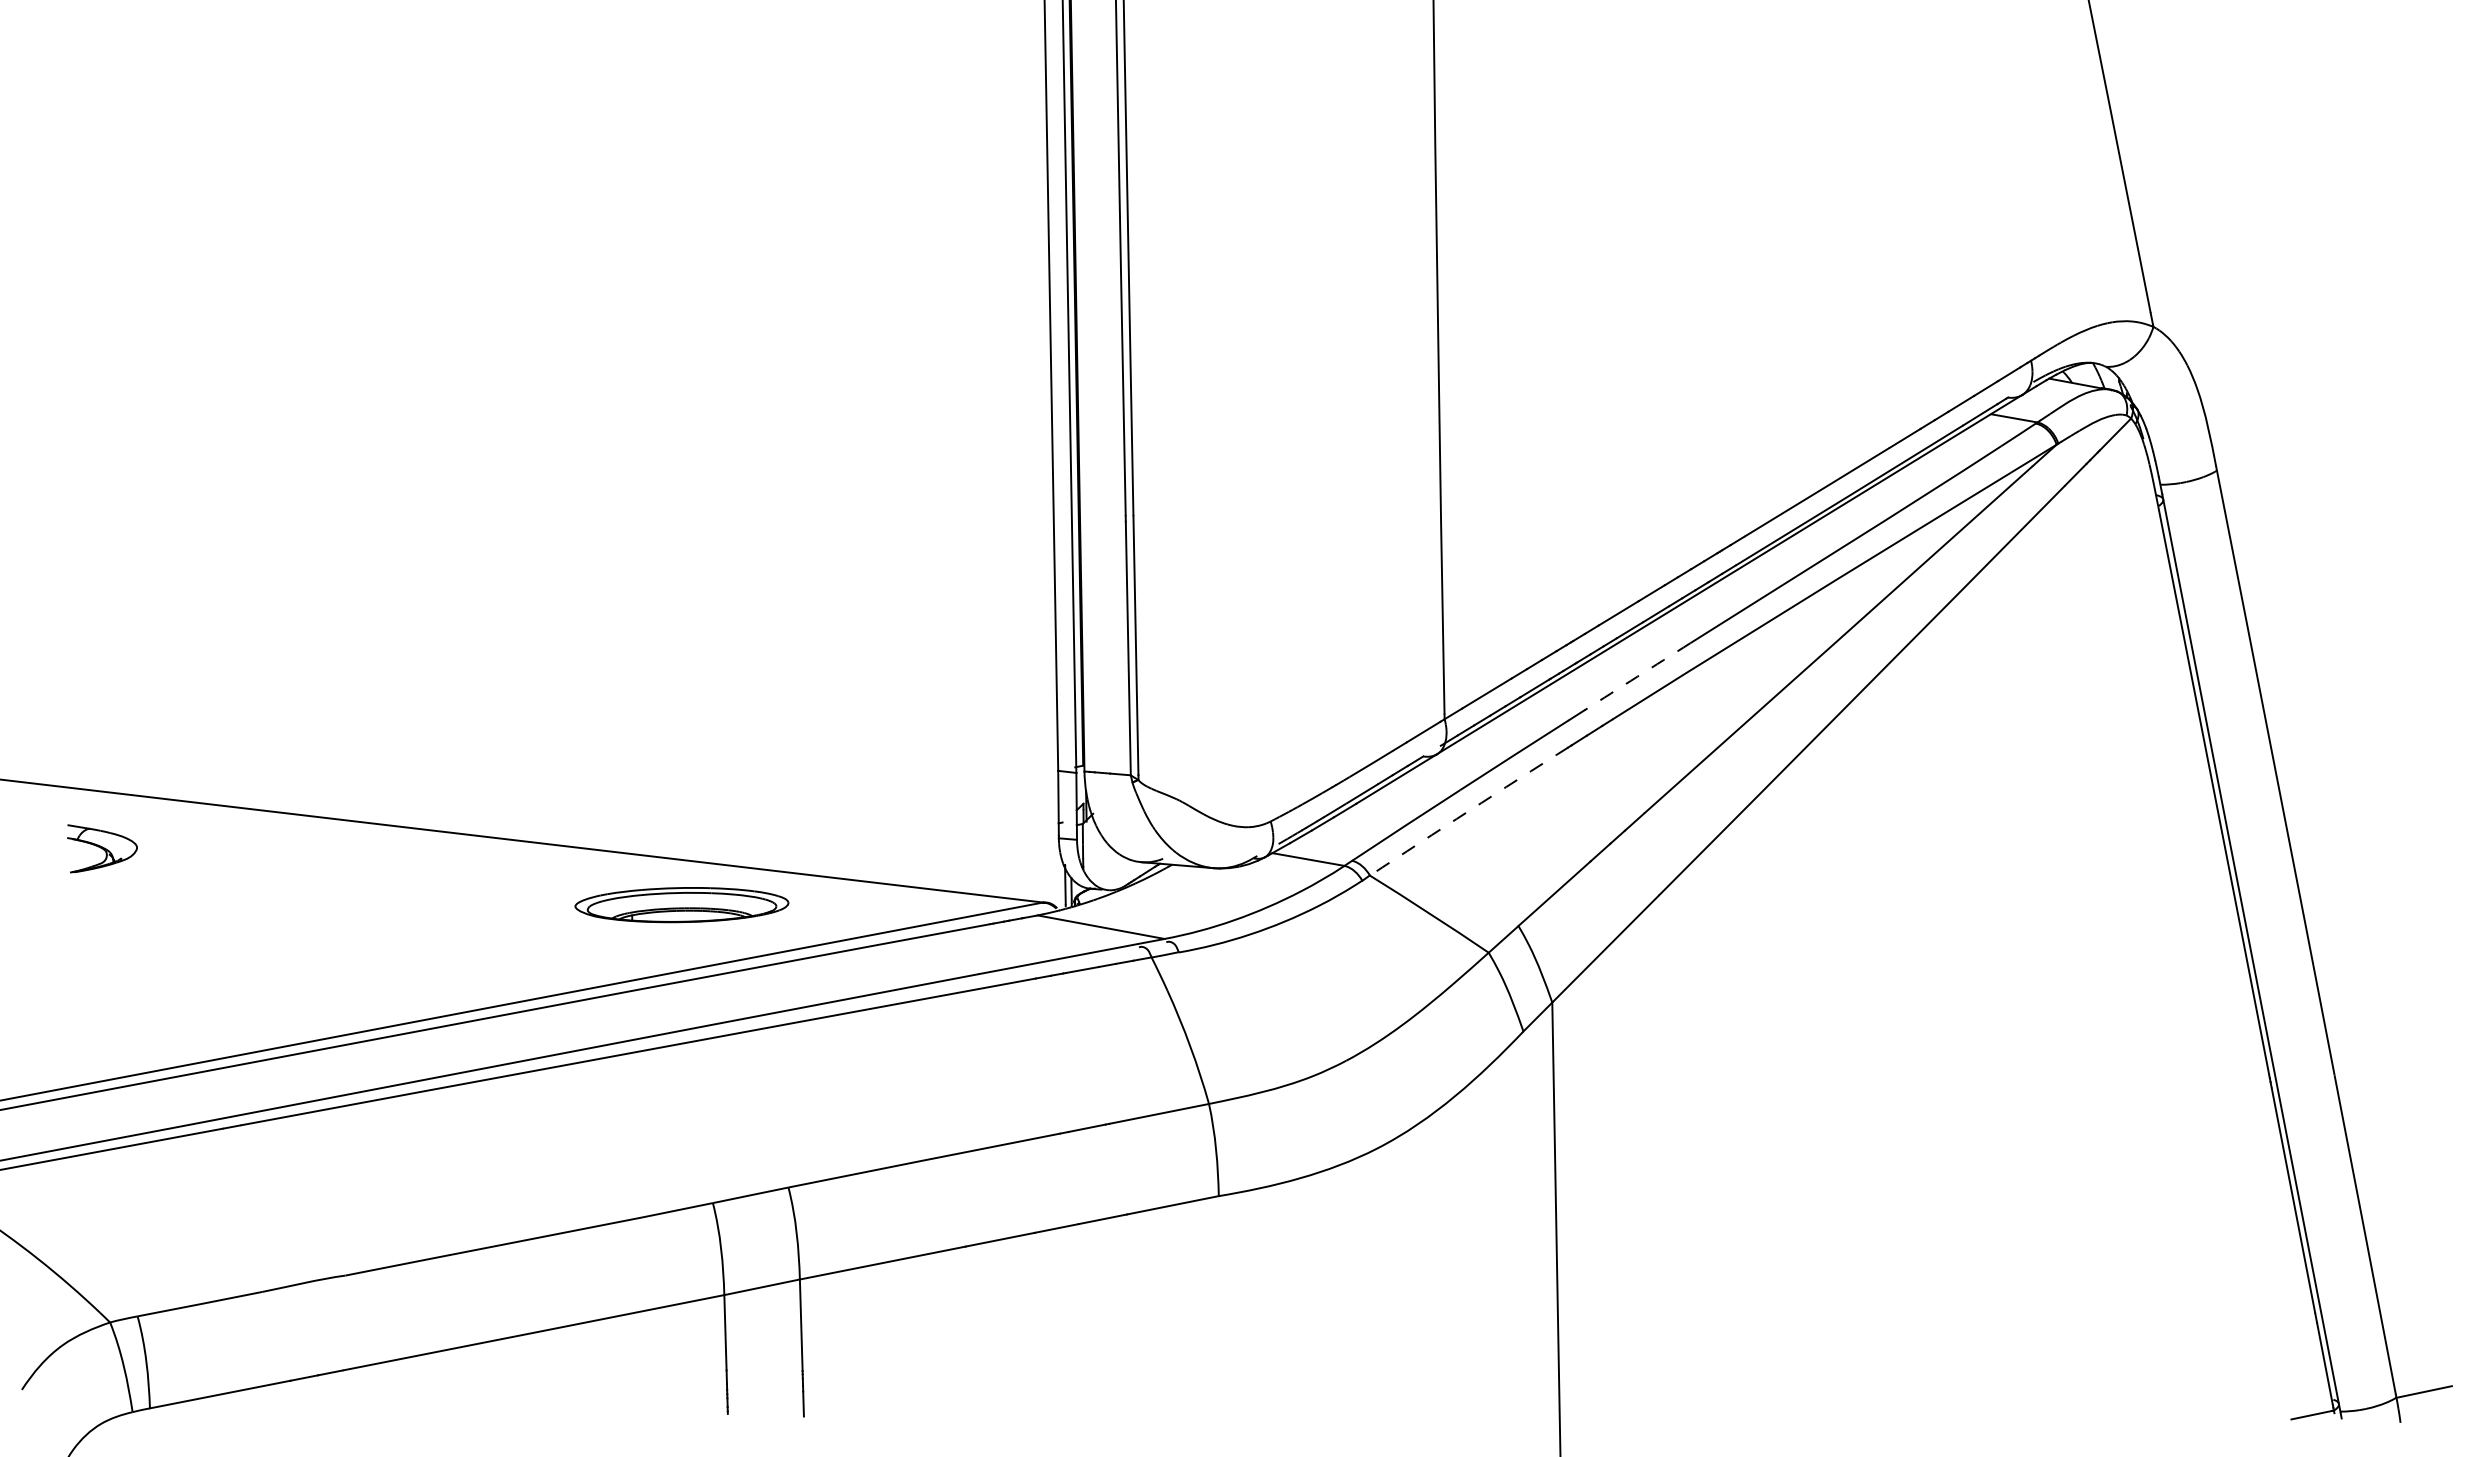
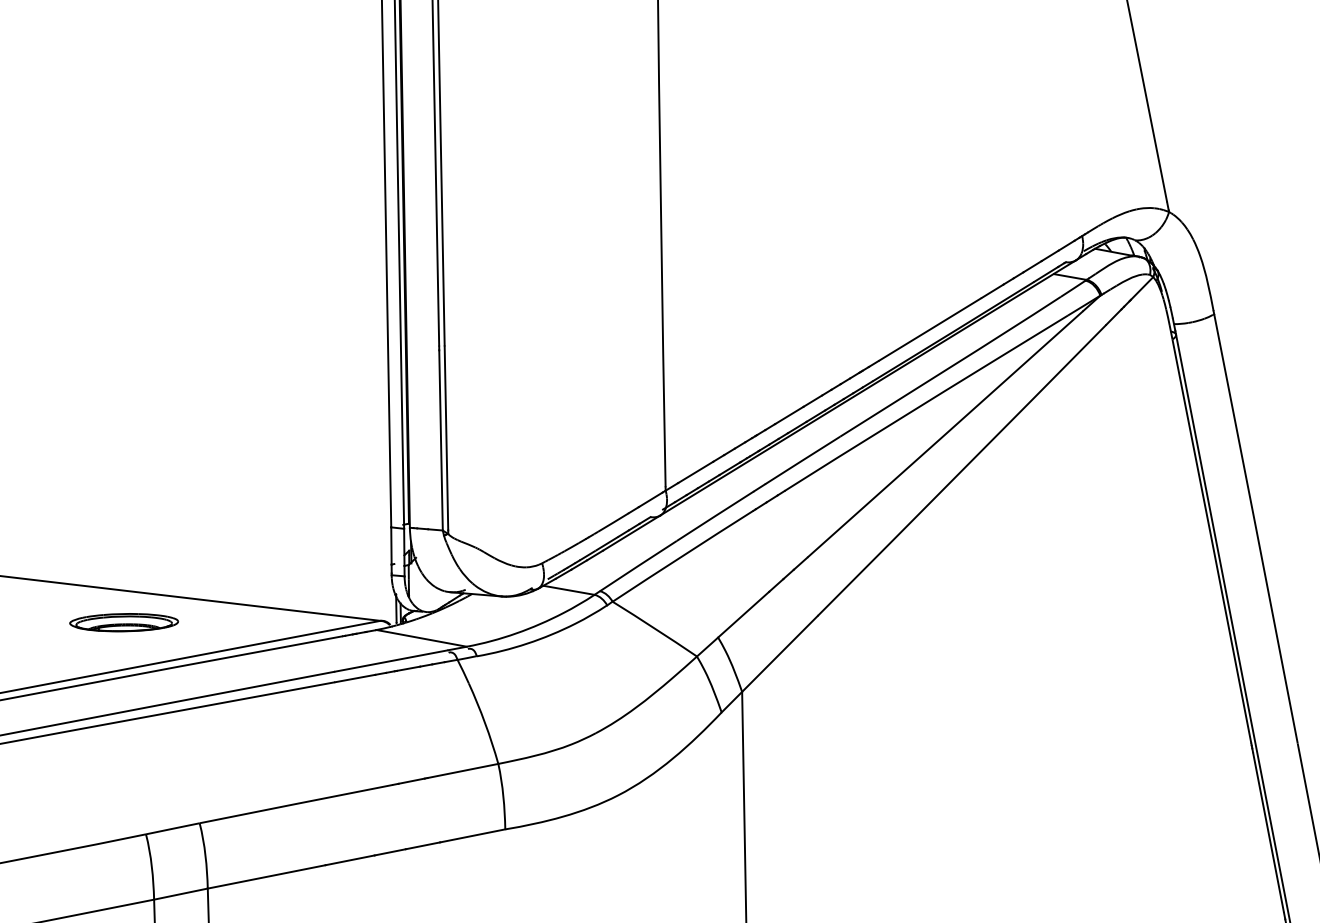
arc: (1637, 676) -> (802, 460), dashed -> solid
arc: (1468, 811) -> (682, 556), dashed -> solid
part: (682, 904) -> (124, 622), size x0.71

